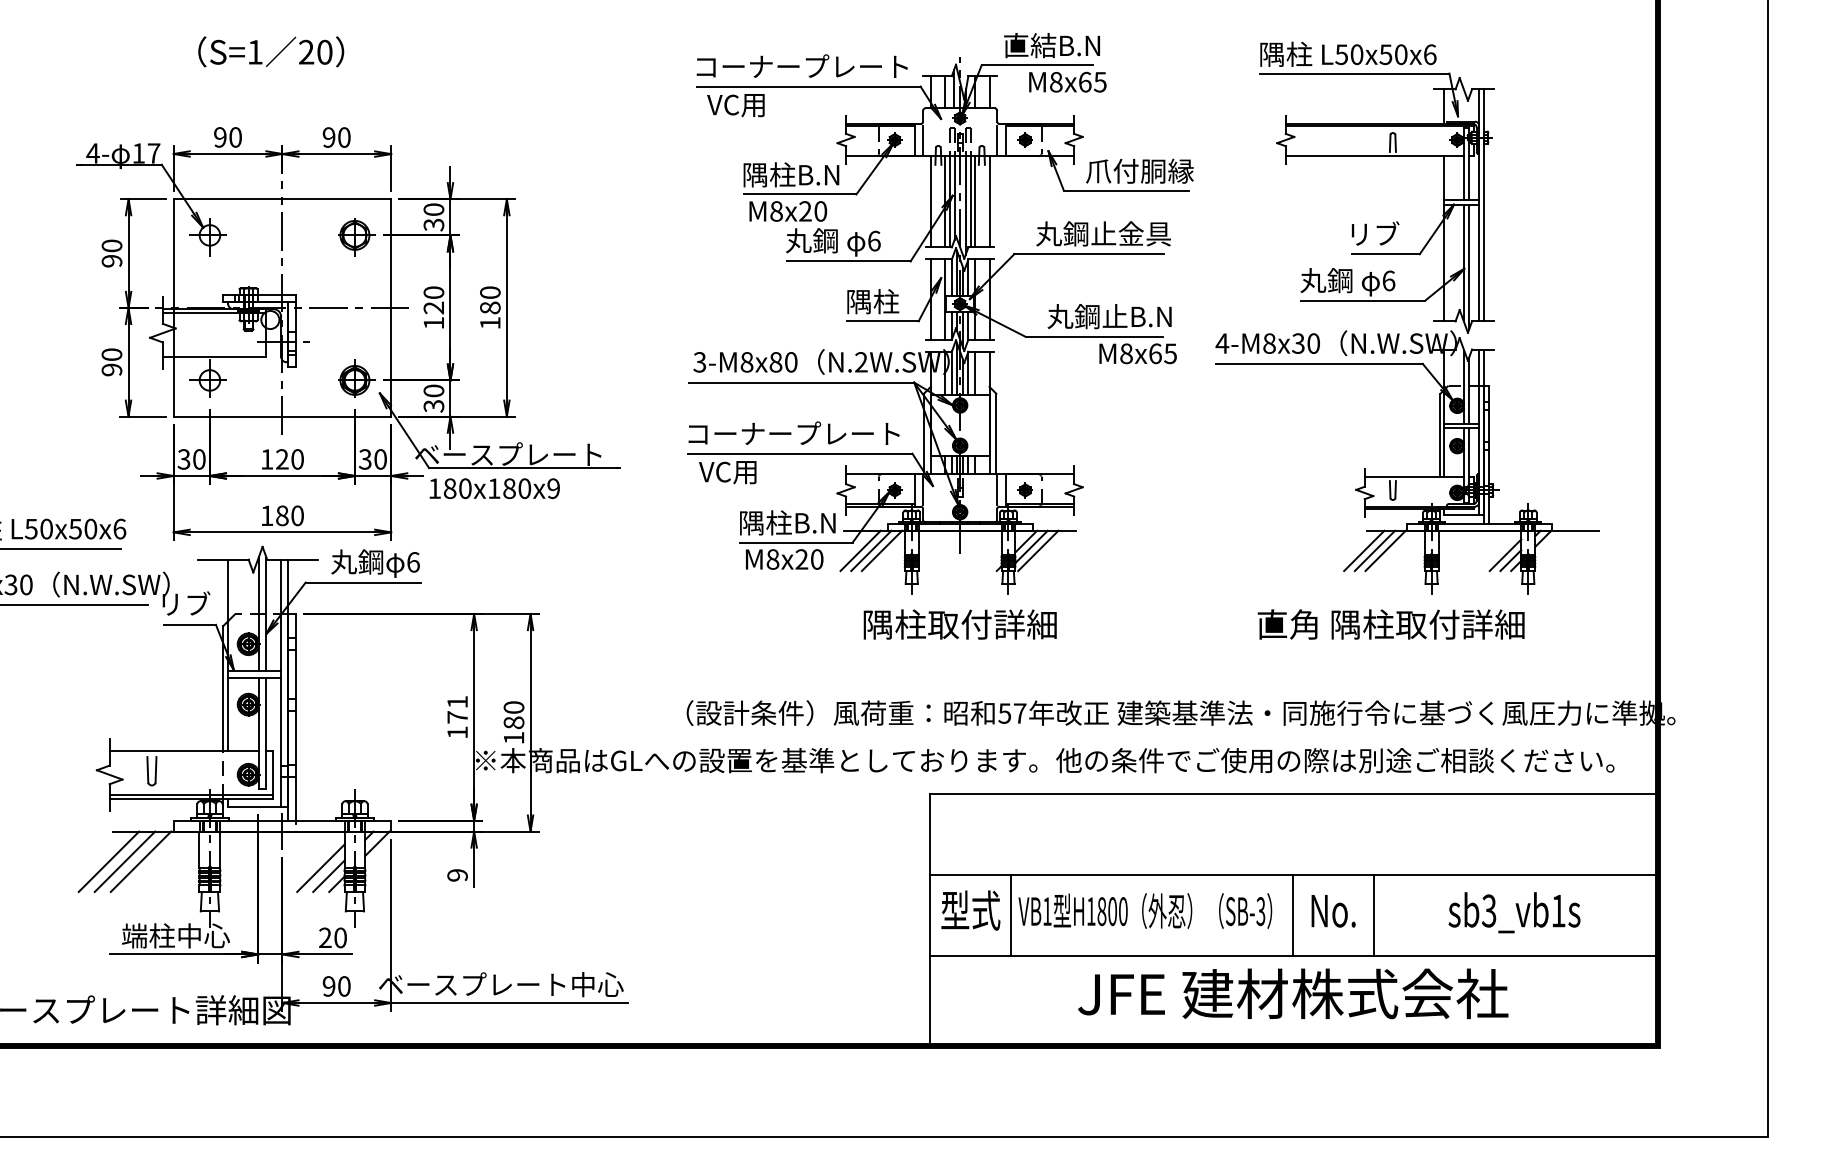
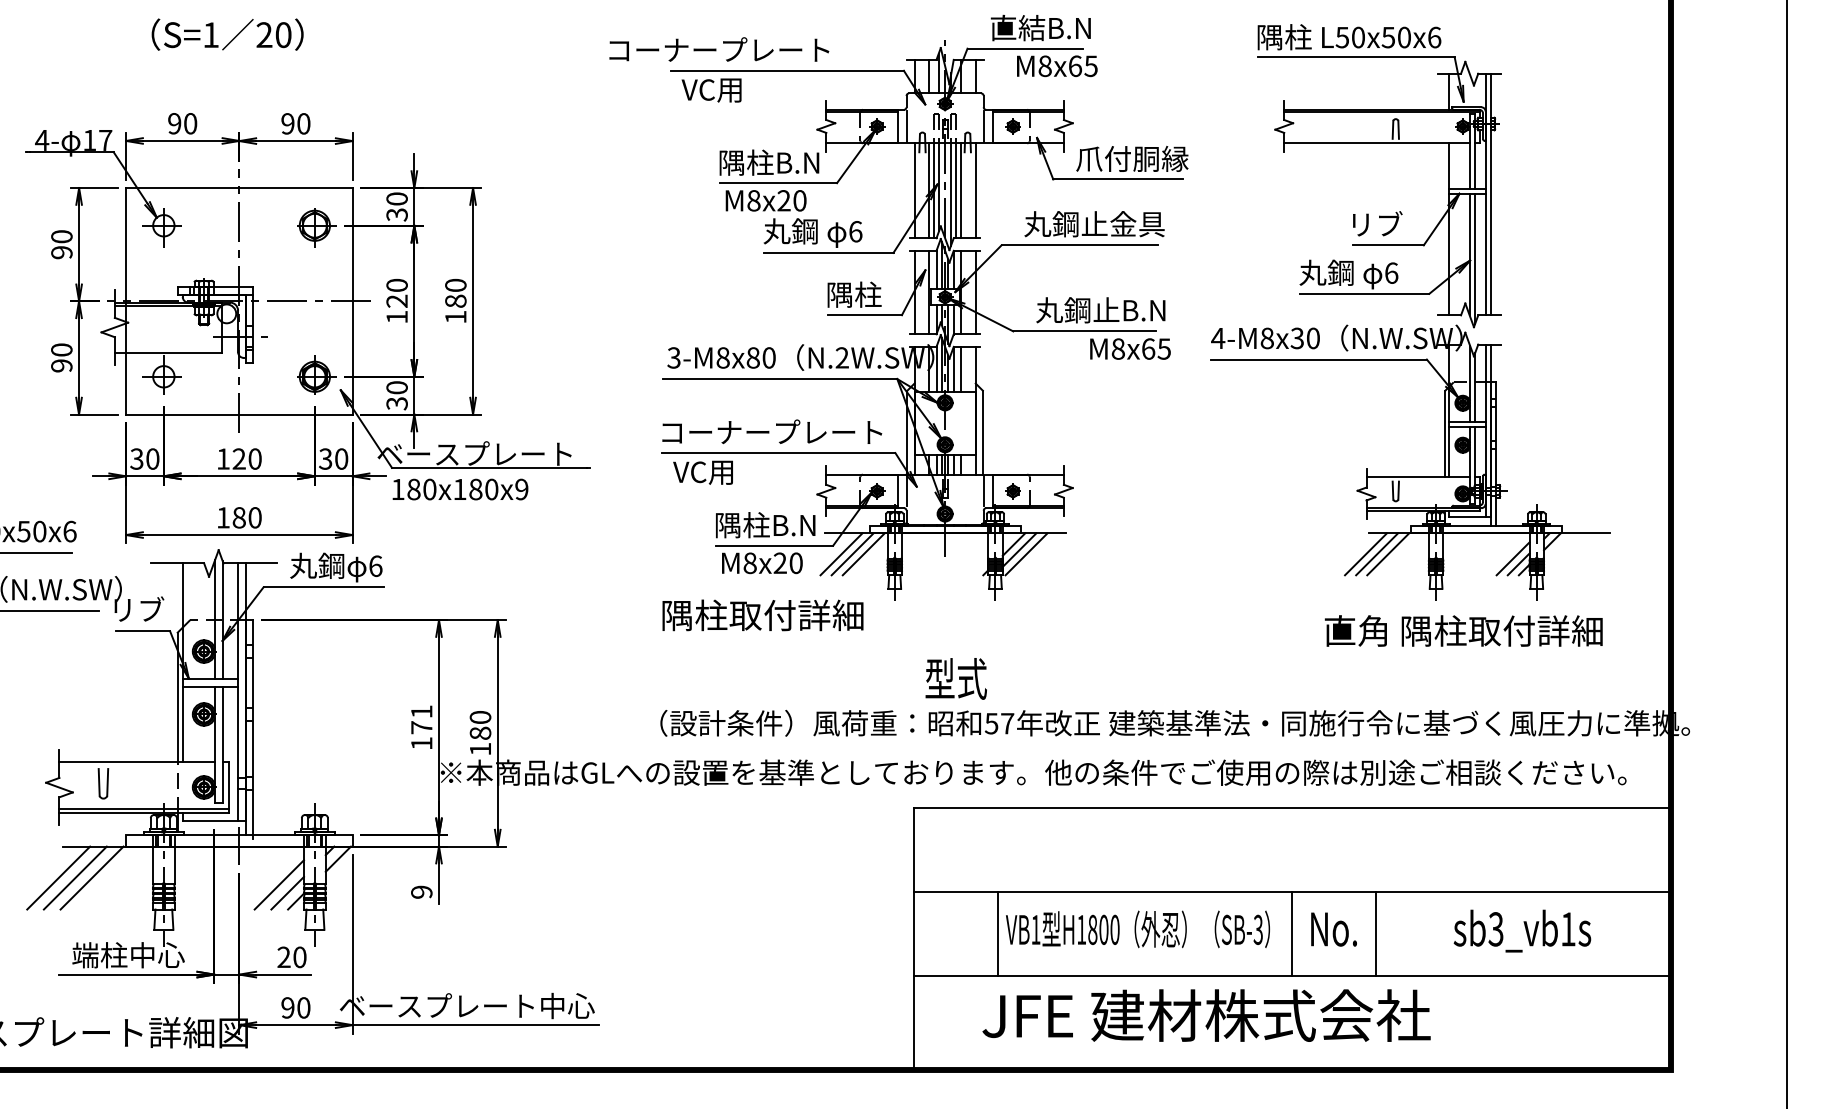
text: (801, 65) -> (718, 48), moved
text: (959, 624) -> (762, 615), moved
text: (1390, 624) -> (1463, 630), moved
text: (970, 910) -> (955, 678), moved
text: (1293, 993) -> (1206, 1015), moved

